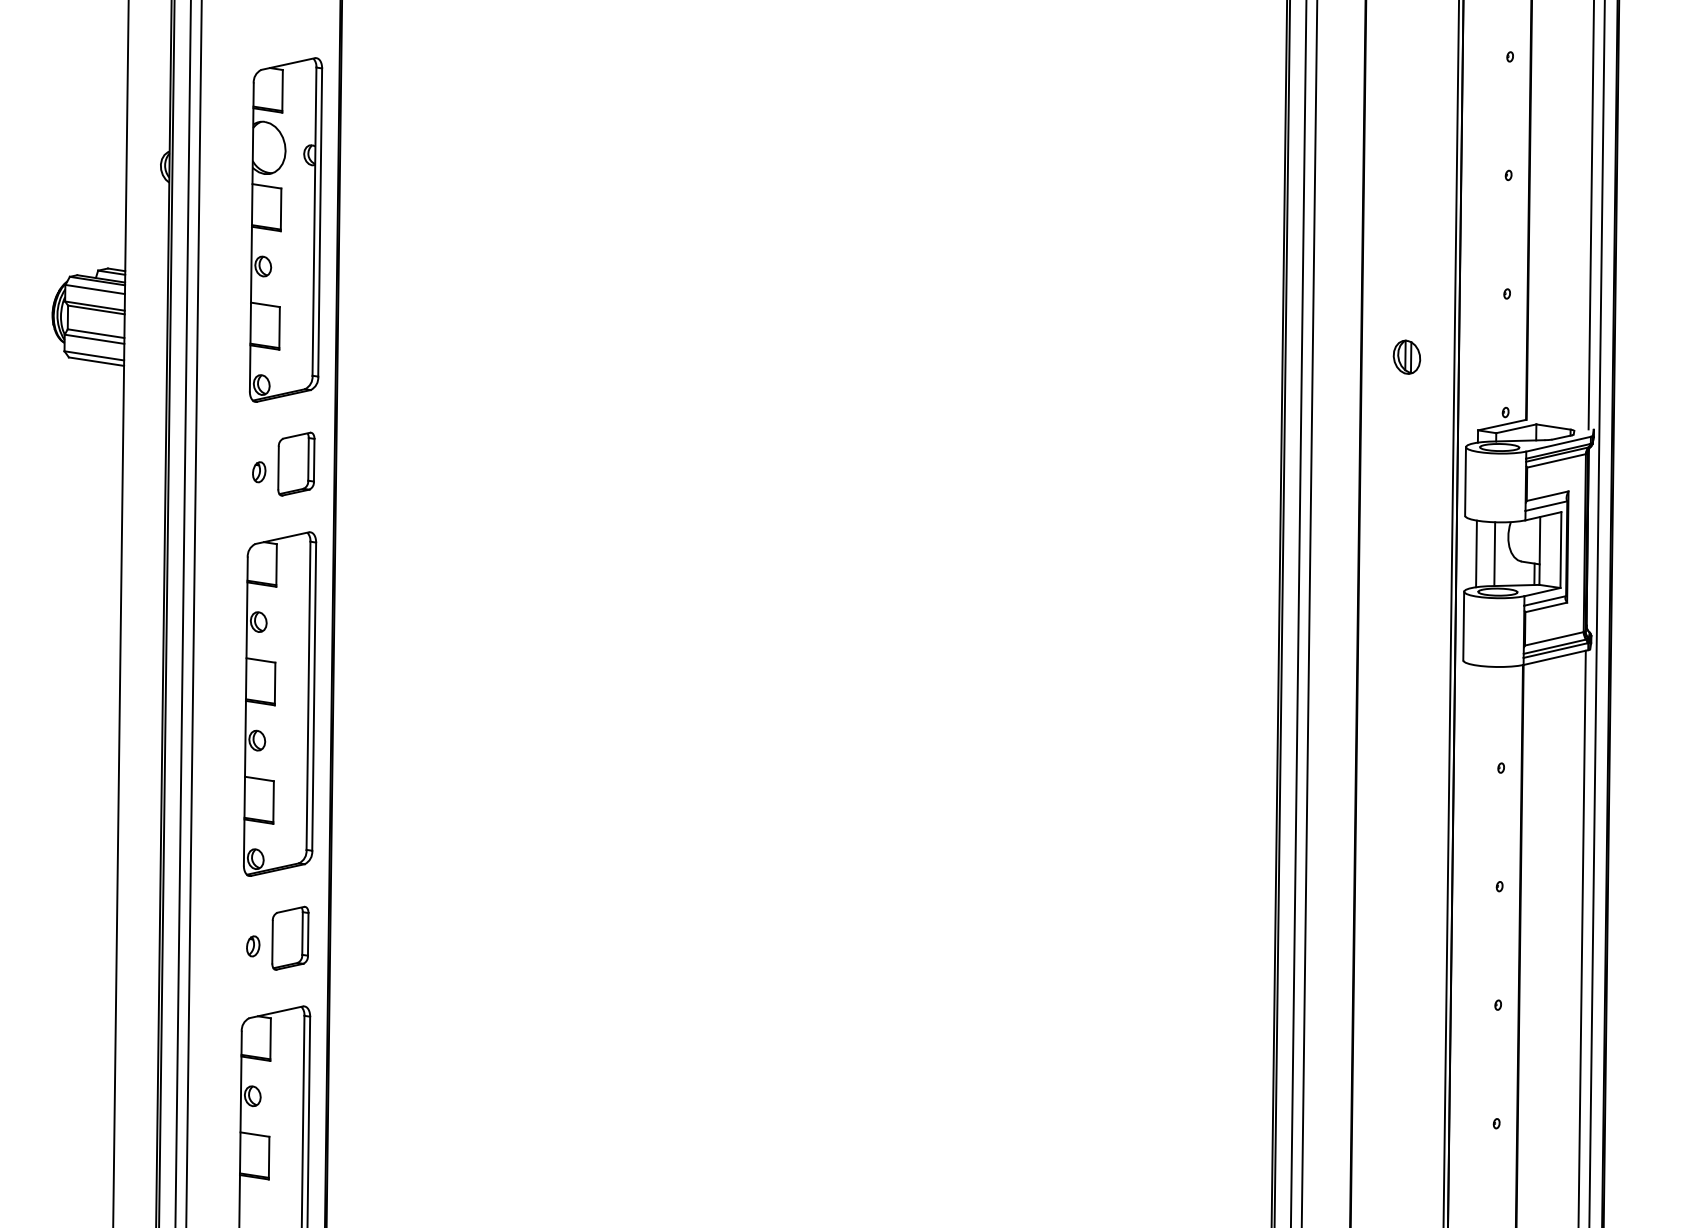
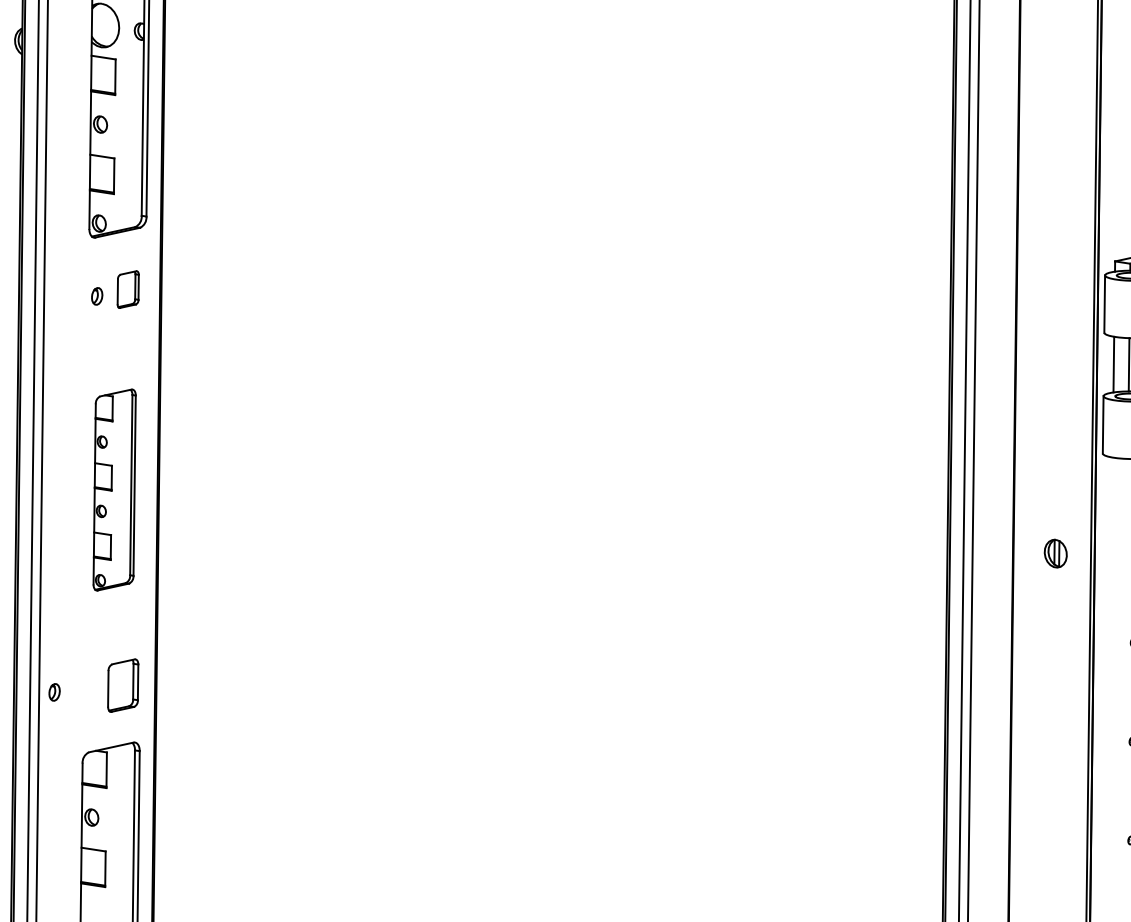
part: (1406, 356) -> (1055, 553), moved
part: (296, 463) -> (128, 289), size x0.7
part: (280, 703) -> (114, 489), size x0.7
part: (253, 946) -> (54, 692), moved

